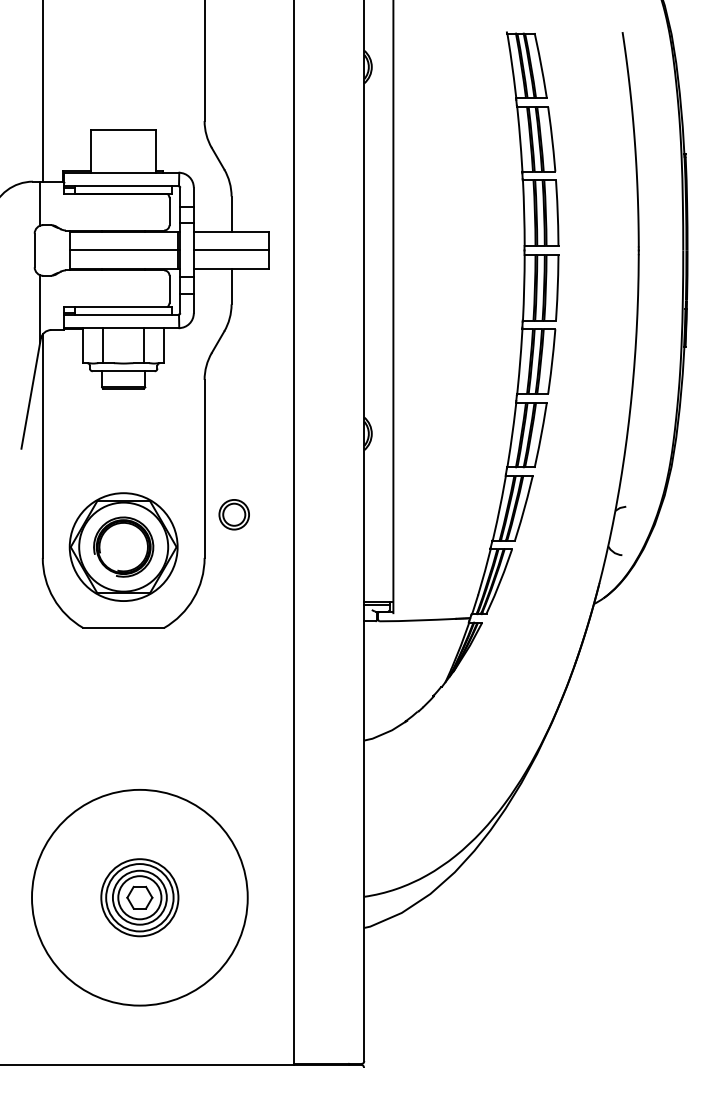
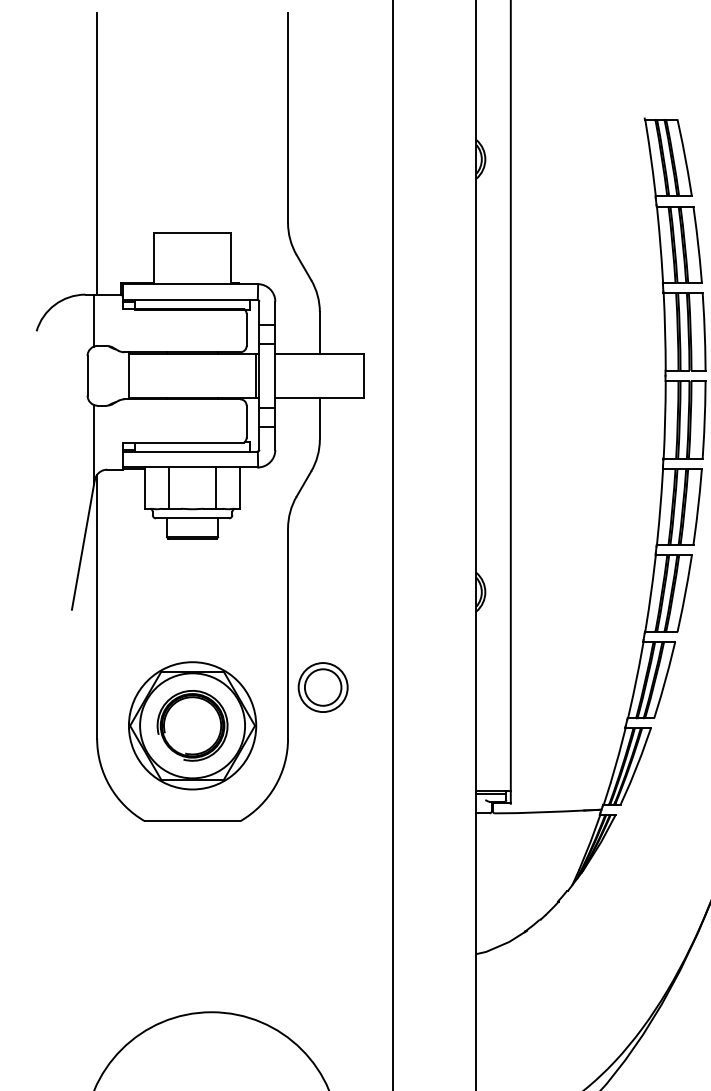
line: (124, 250) -> (193, 375), removed
line: (231, 250) -> (319, 375), removed
part: (233, 514) -> (322, 687), size x1.4

